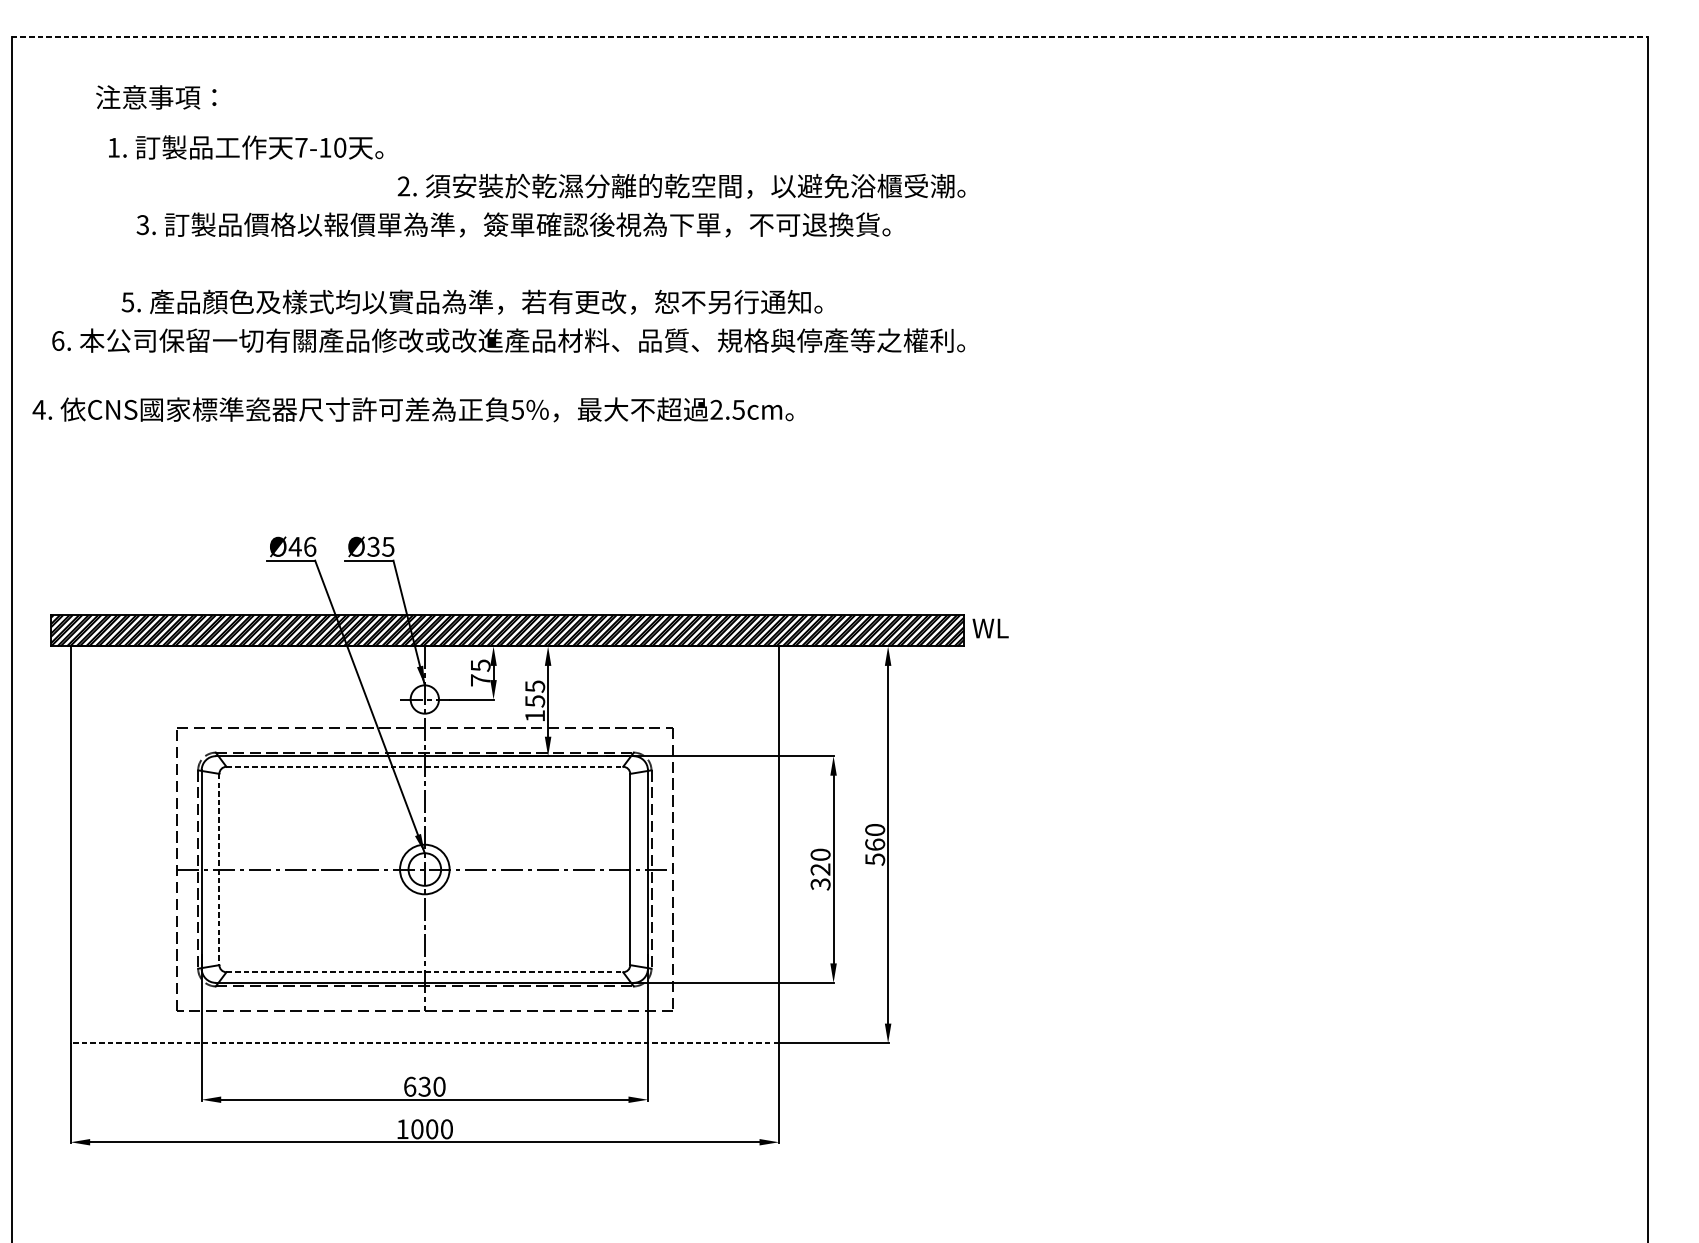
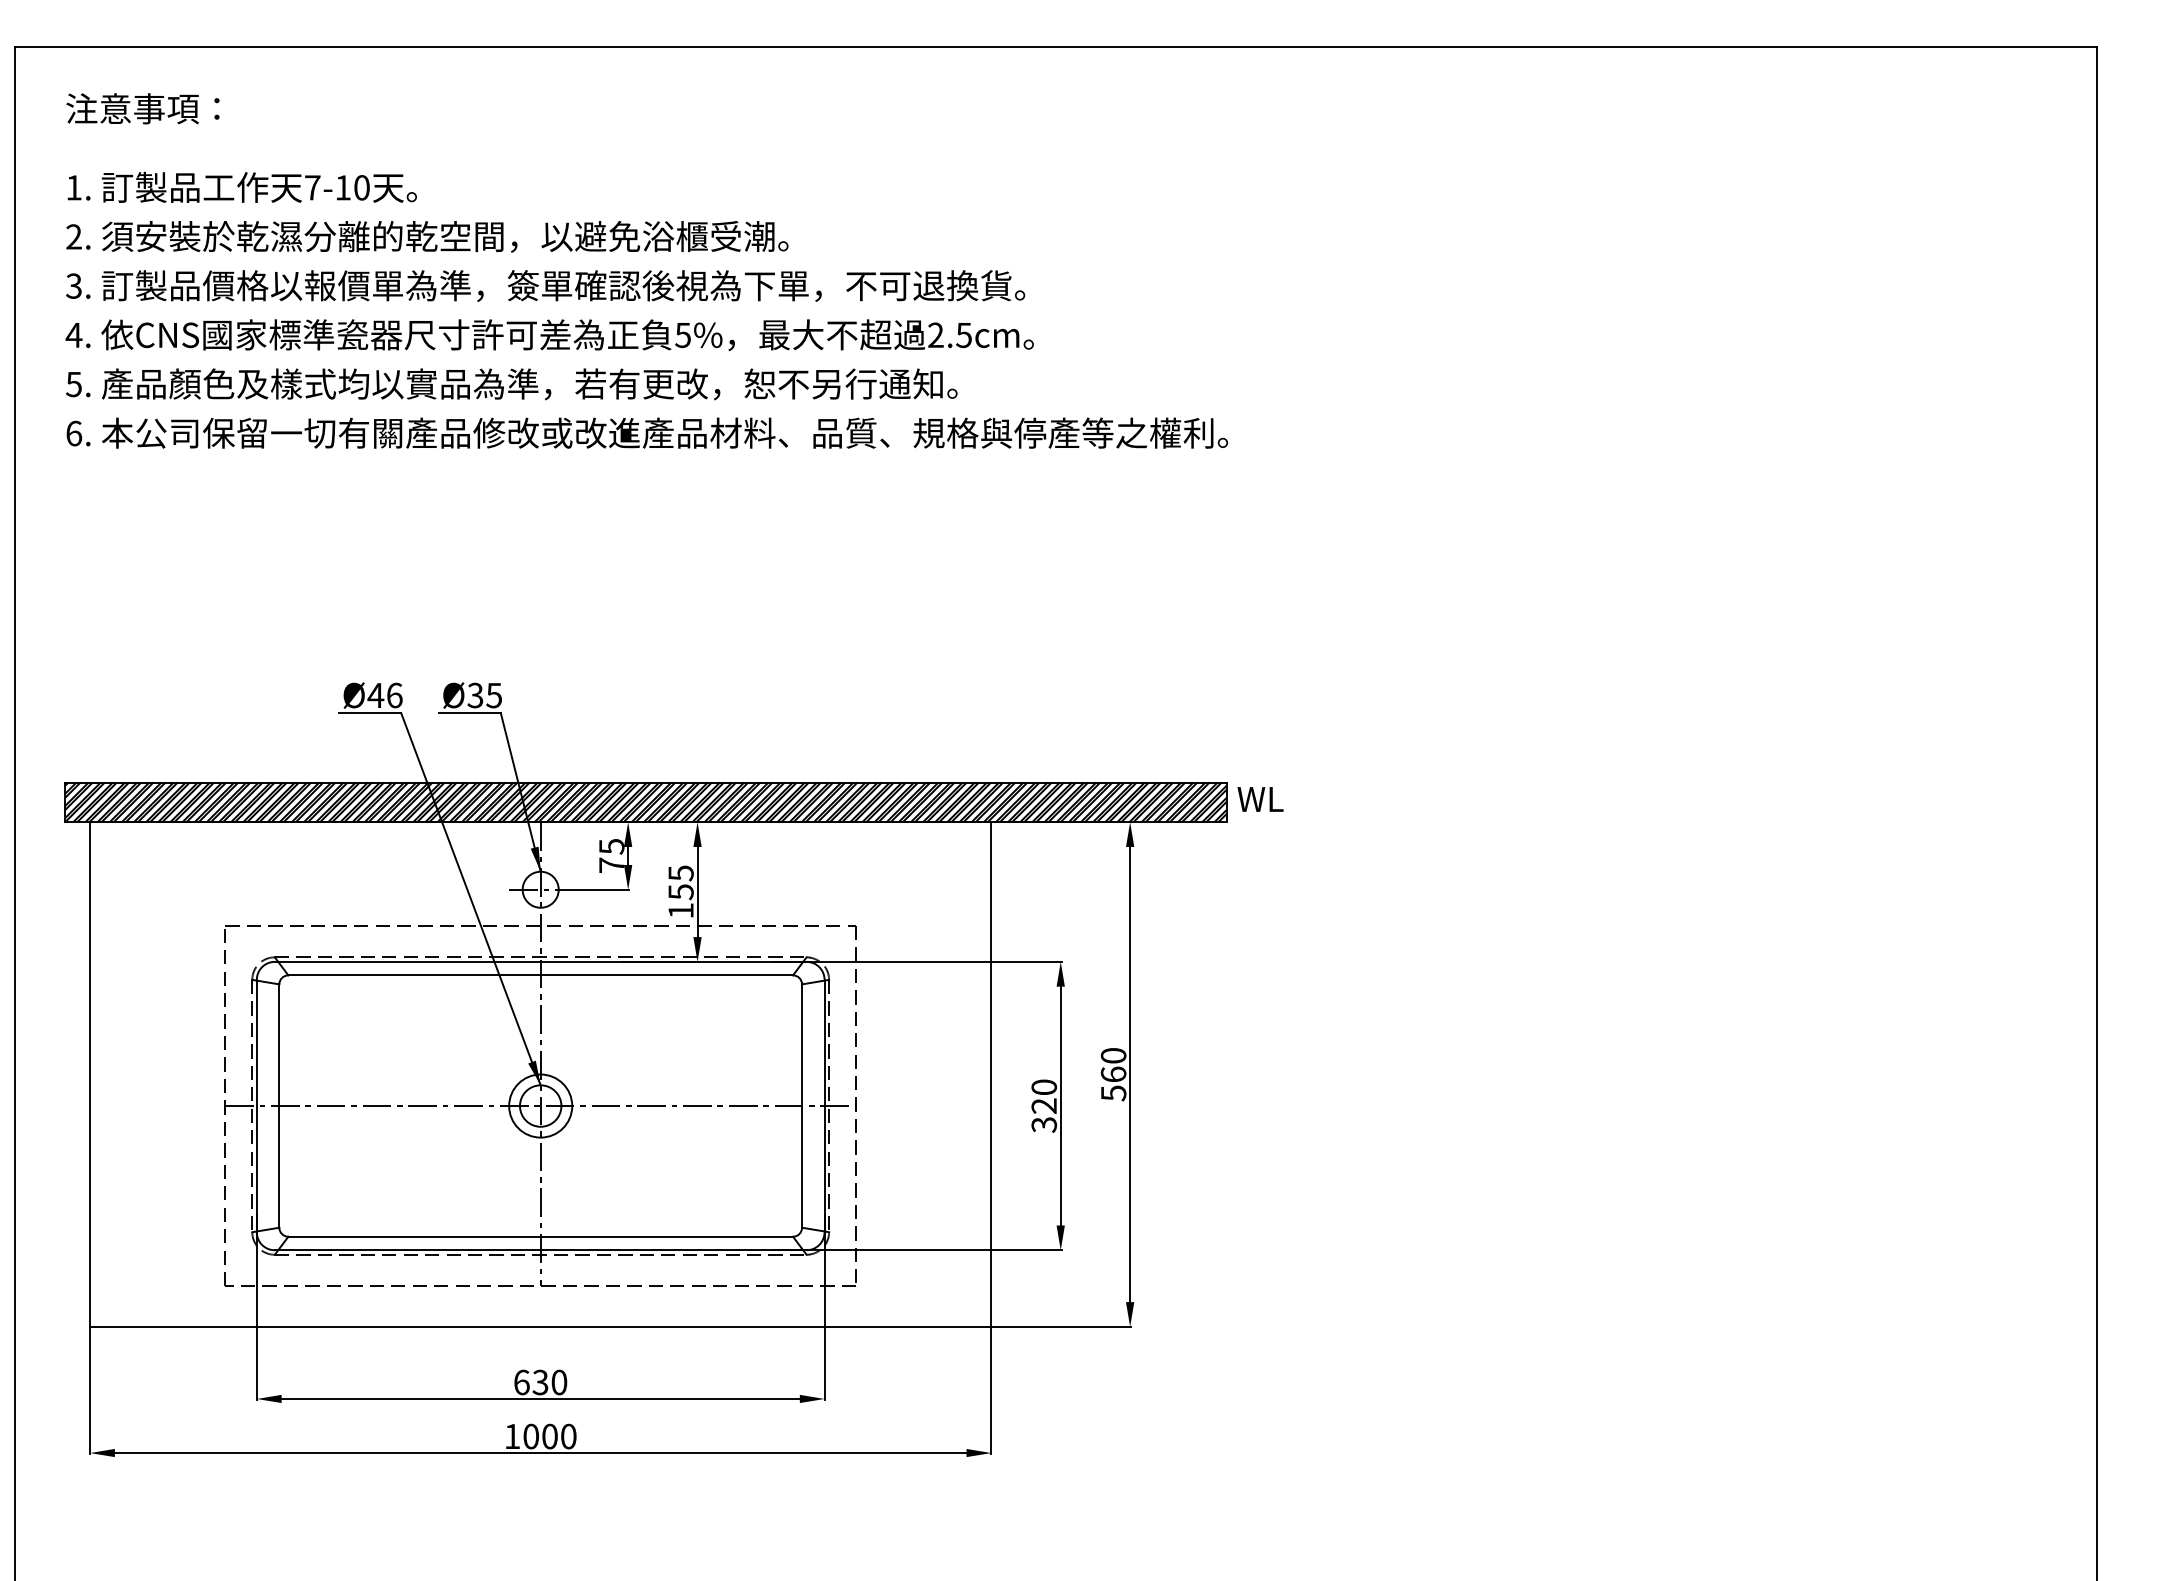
line: (830, 37) -> (1056, 47), dashed -> solid
text: (155, 97) -> (142, 108), moved
text: (245, 146) -> (241, 186), moved
text: (681, 186) -> (427, 236), moved
text: (513, 224) -> (545, 285), moved
text: (471, 302) -> (511, 384), moved
text: (412, 410) -> (549, 335), moved
line: (425, 766) -> (541, 975), dashed -> solid
line: (219, 869) -> (279, 1106), dashed -> solid
line: (425, 972) -> (541, 1236), dashed -> solid
line: (424, 1042) -> (540, 1326), dashed -> solid

